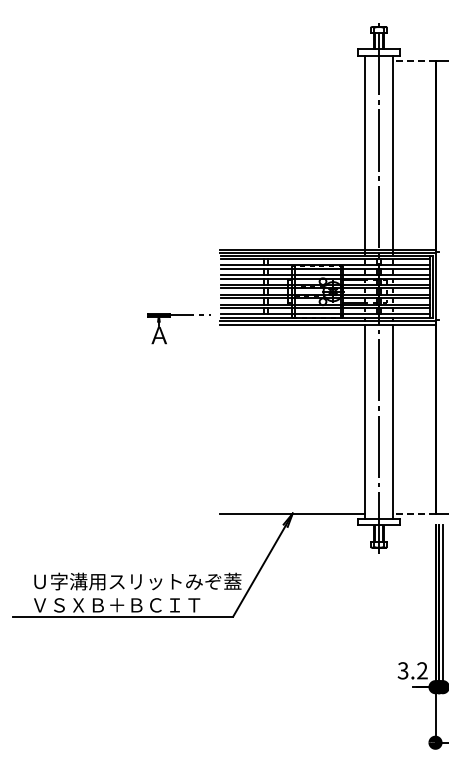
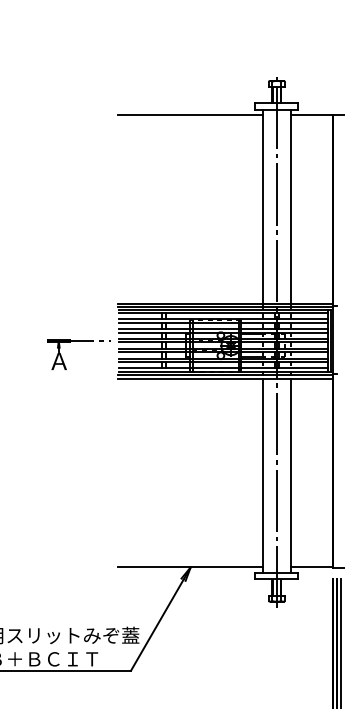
line: (292, 61) -> (190, 115), added
line: (413, 61) -> (311, 115), dashed -> solid
part: (178, 315) -> (78, 341), moved
line: (413, 513) -> (311, 567), dashed -> solid

